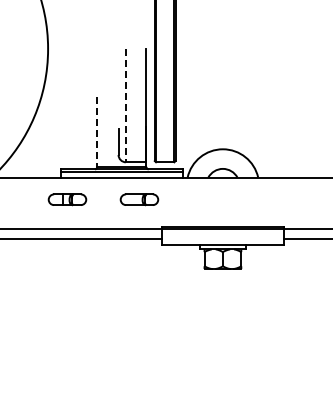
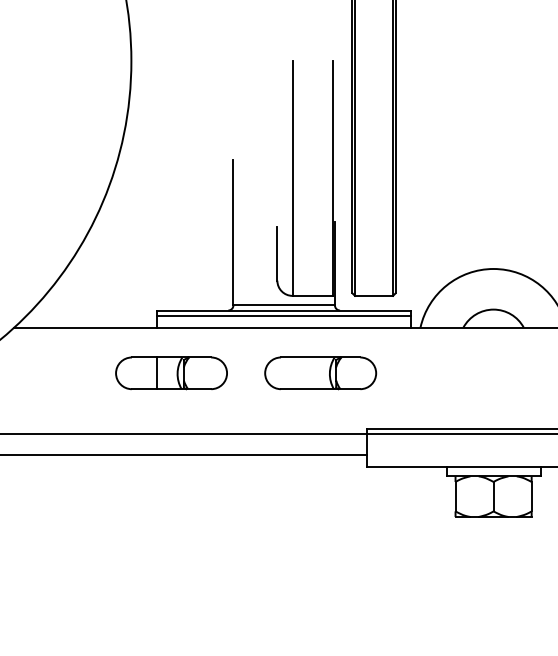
line: (125, 105) -> (291, 178), dashed -> solid
line: (97, 132) -> (233, 234), dashed -> solid
part: (67, 199) -> (171, 373), size x1.43
part: (139, 199) -> (320, 373), size x1.43

